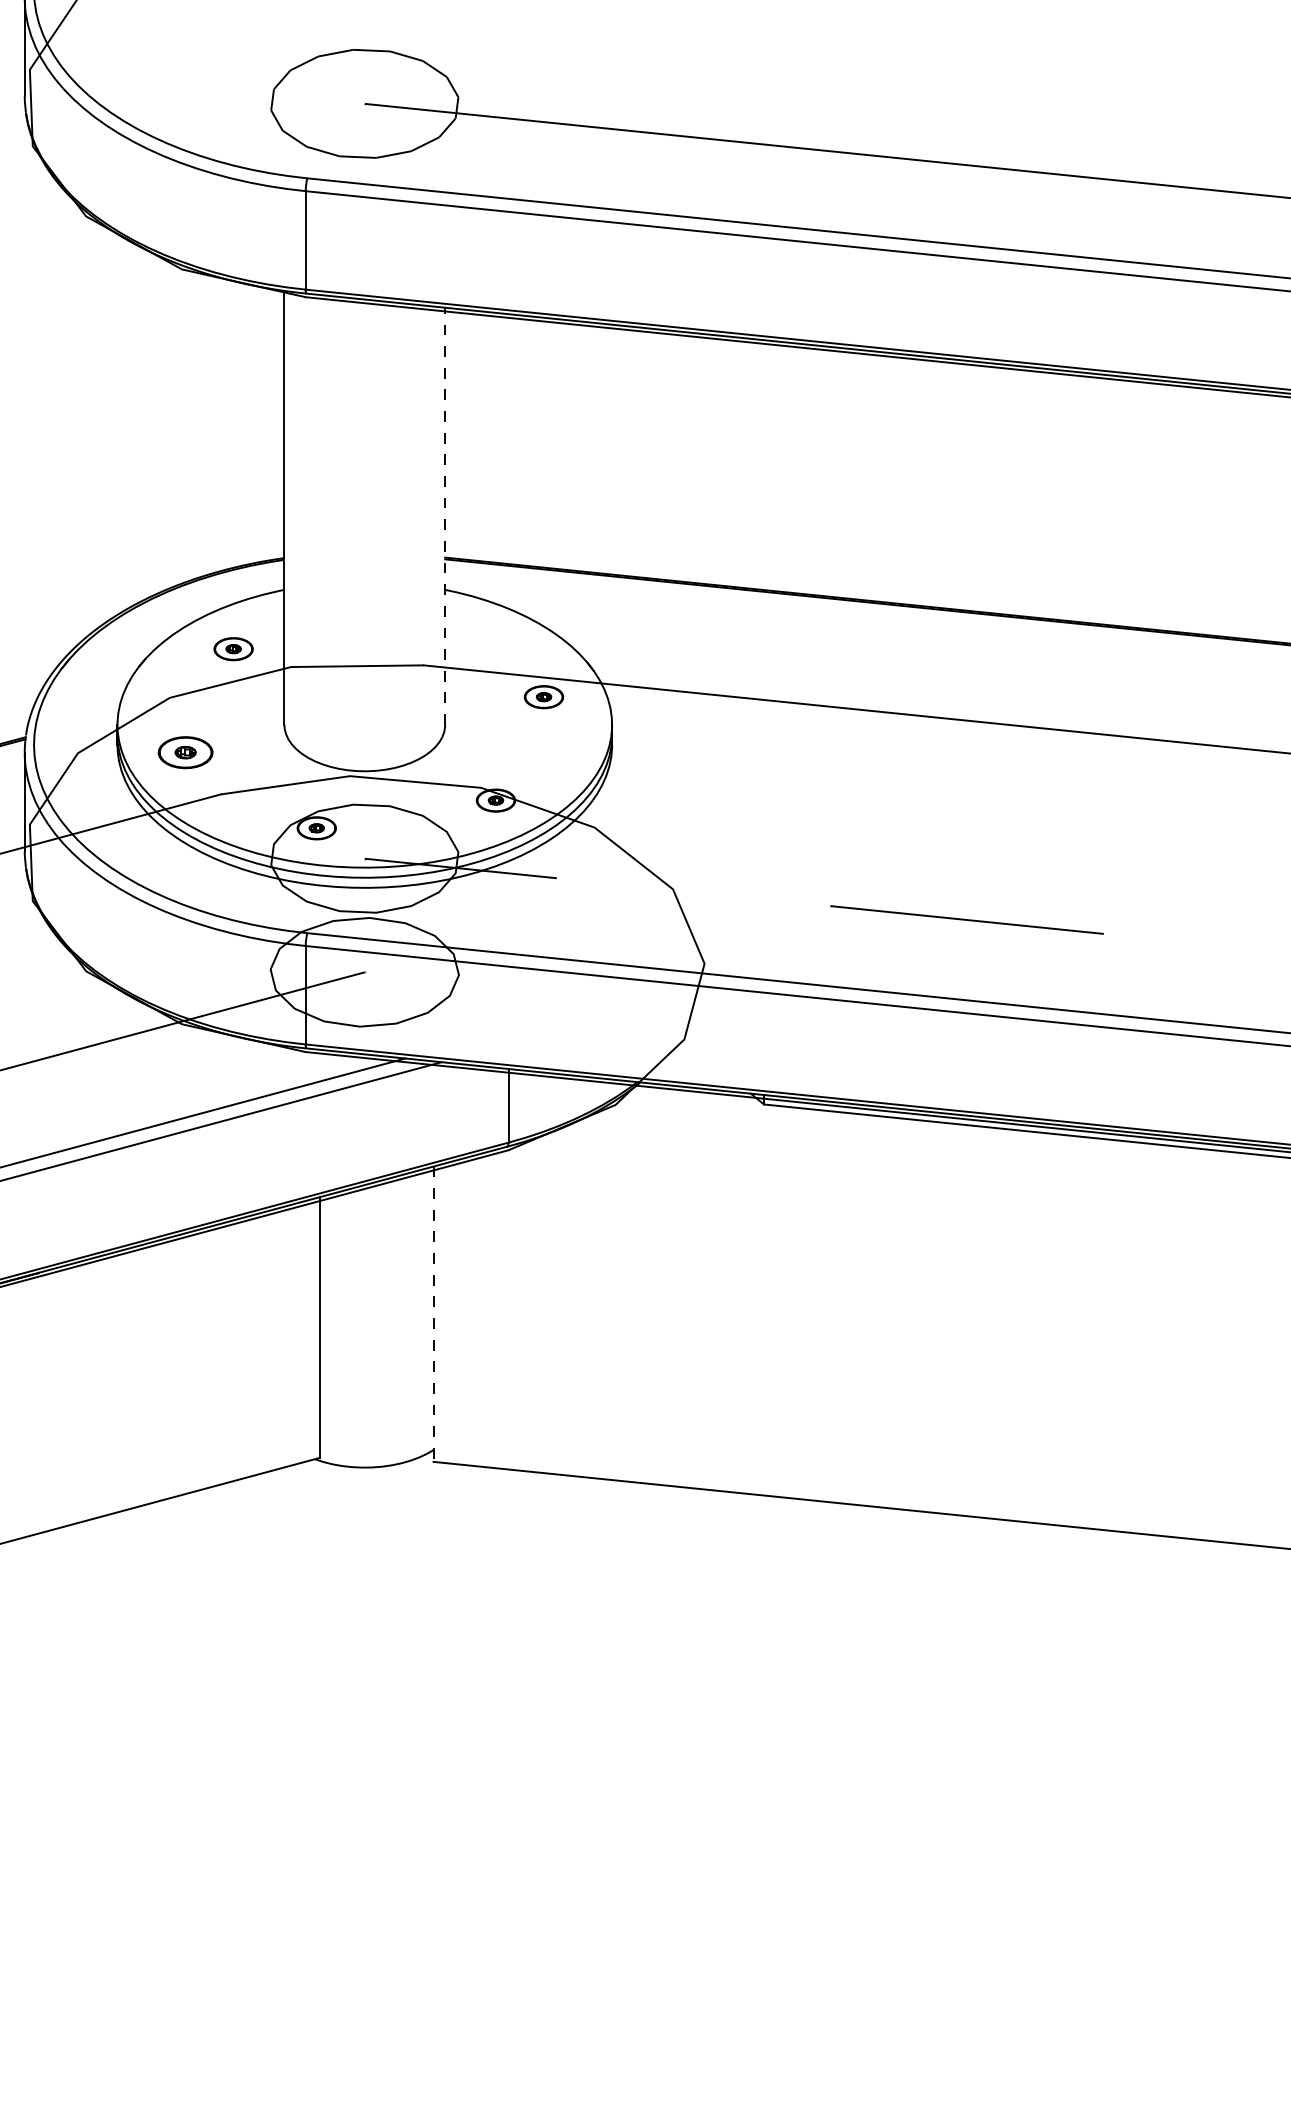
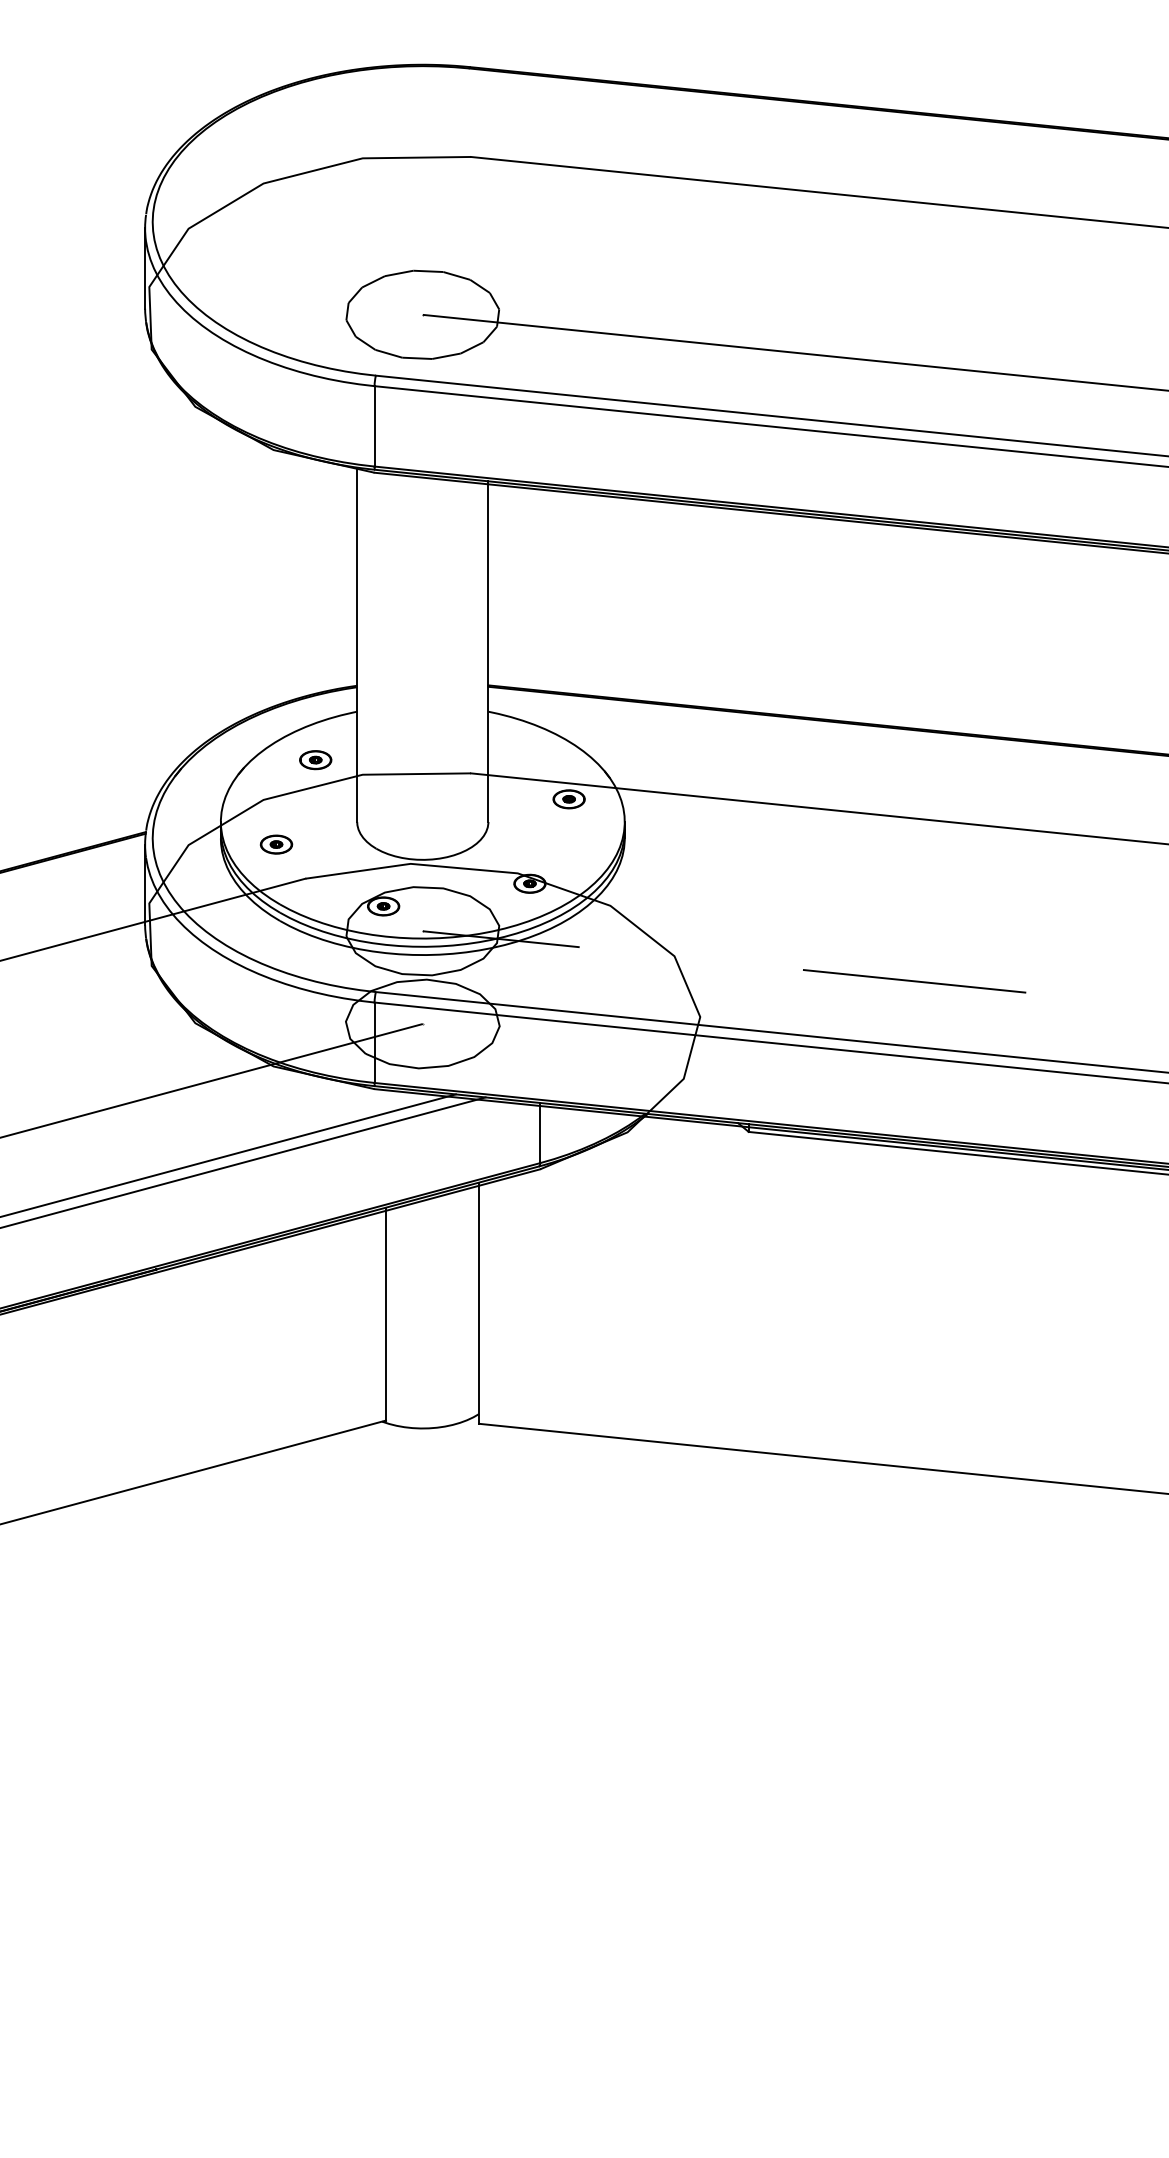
line: (445, 516) -> (488, 651), dashed -> solid
part: (185, 752) -> (276, 844), size x0.71
line: (432, 1314) -> (478, 1303), dashed -> solid

